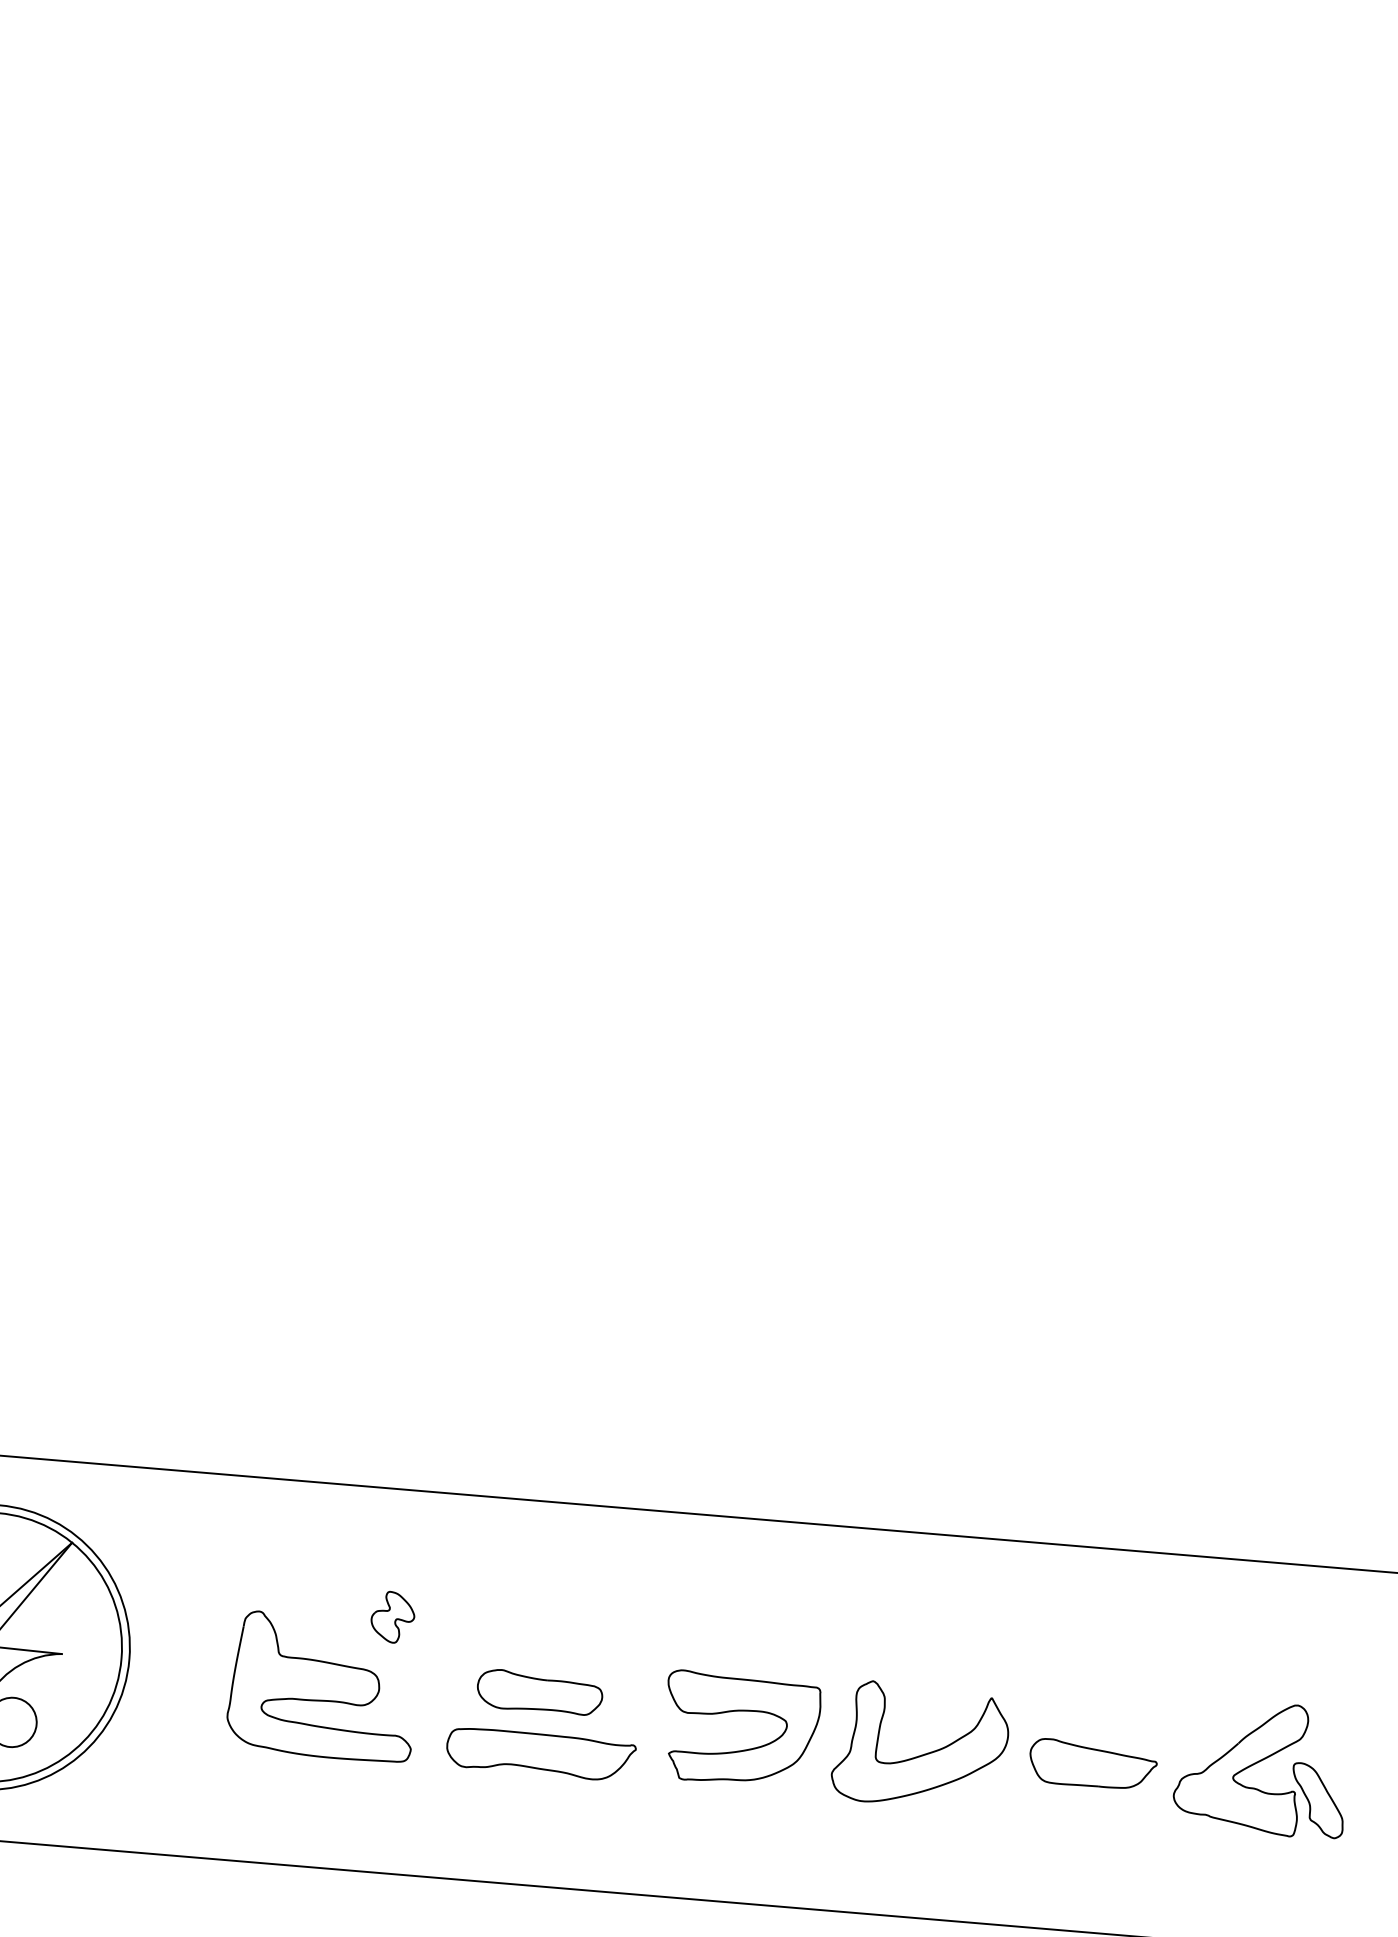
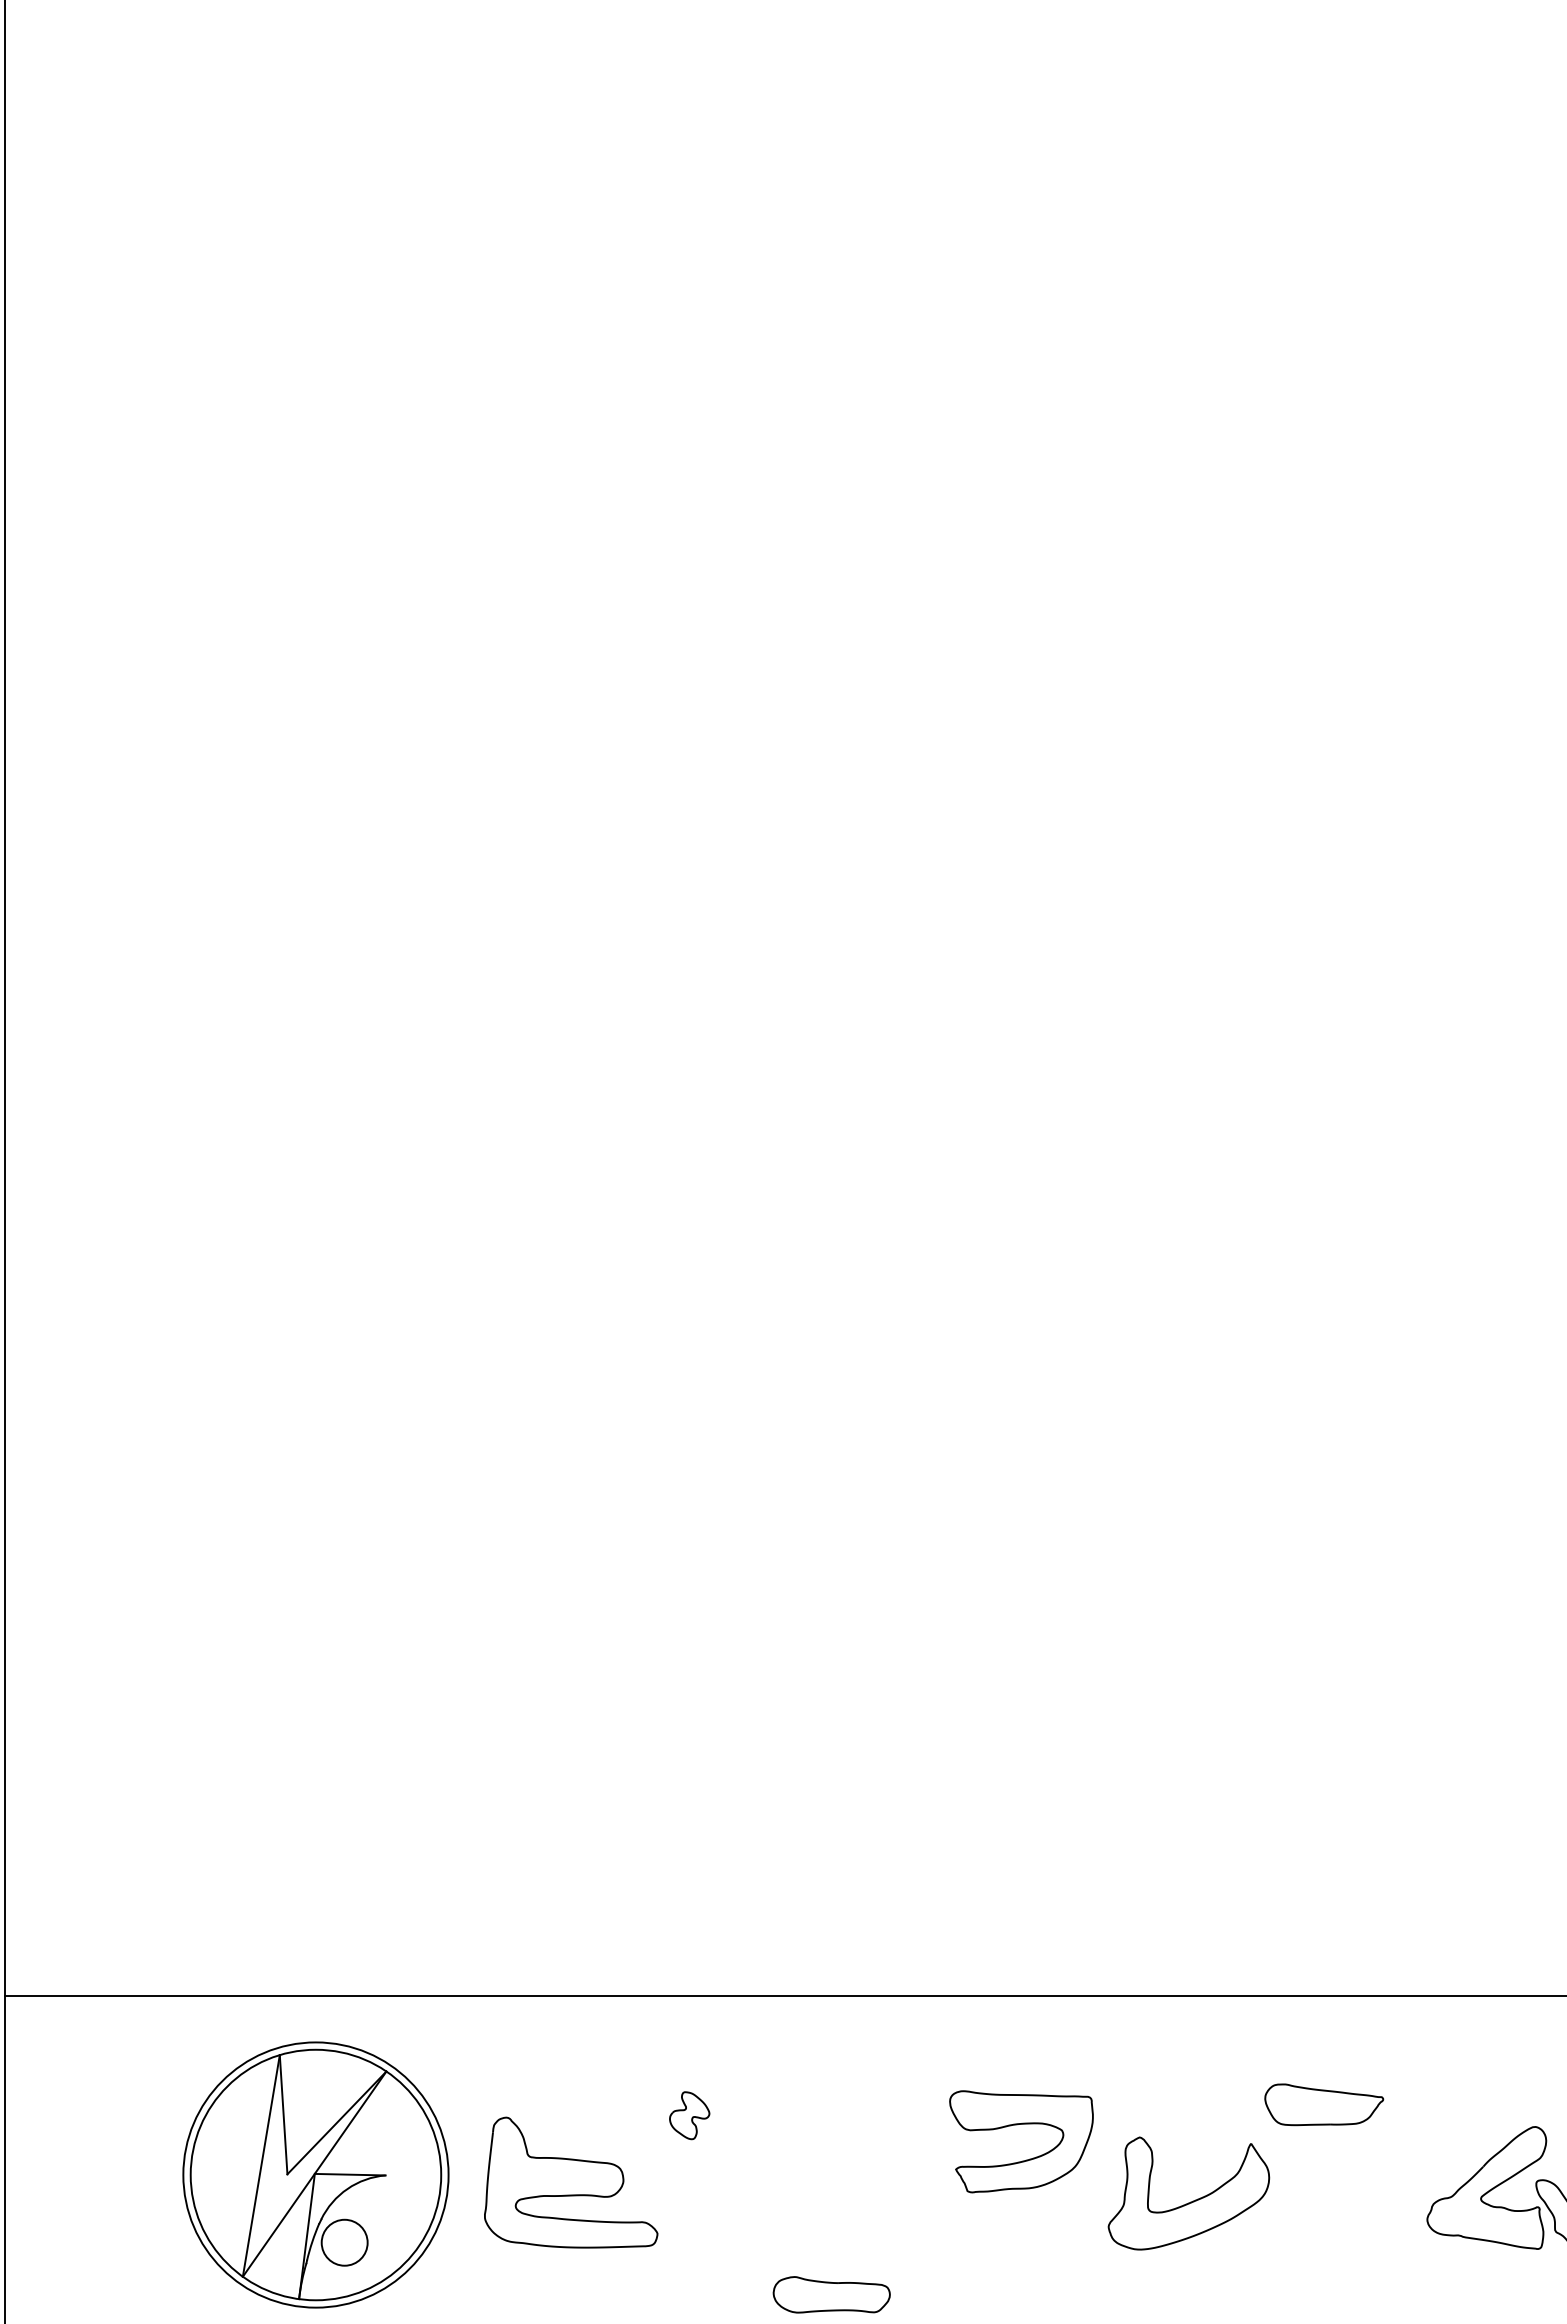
curve: (540, 1680) -> (831, 2283), moved
curve: (322, 1699) -> (571, 2194), moved
part: (738, 1712) -> (1017, 2125), moved
curve: (1094, 1750) -> (1324, 2091), moved
part: (540, 1754) -> (837, 2231), removed

